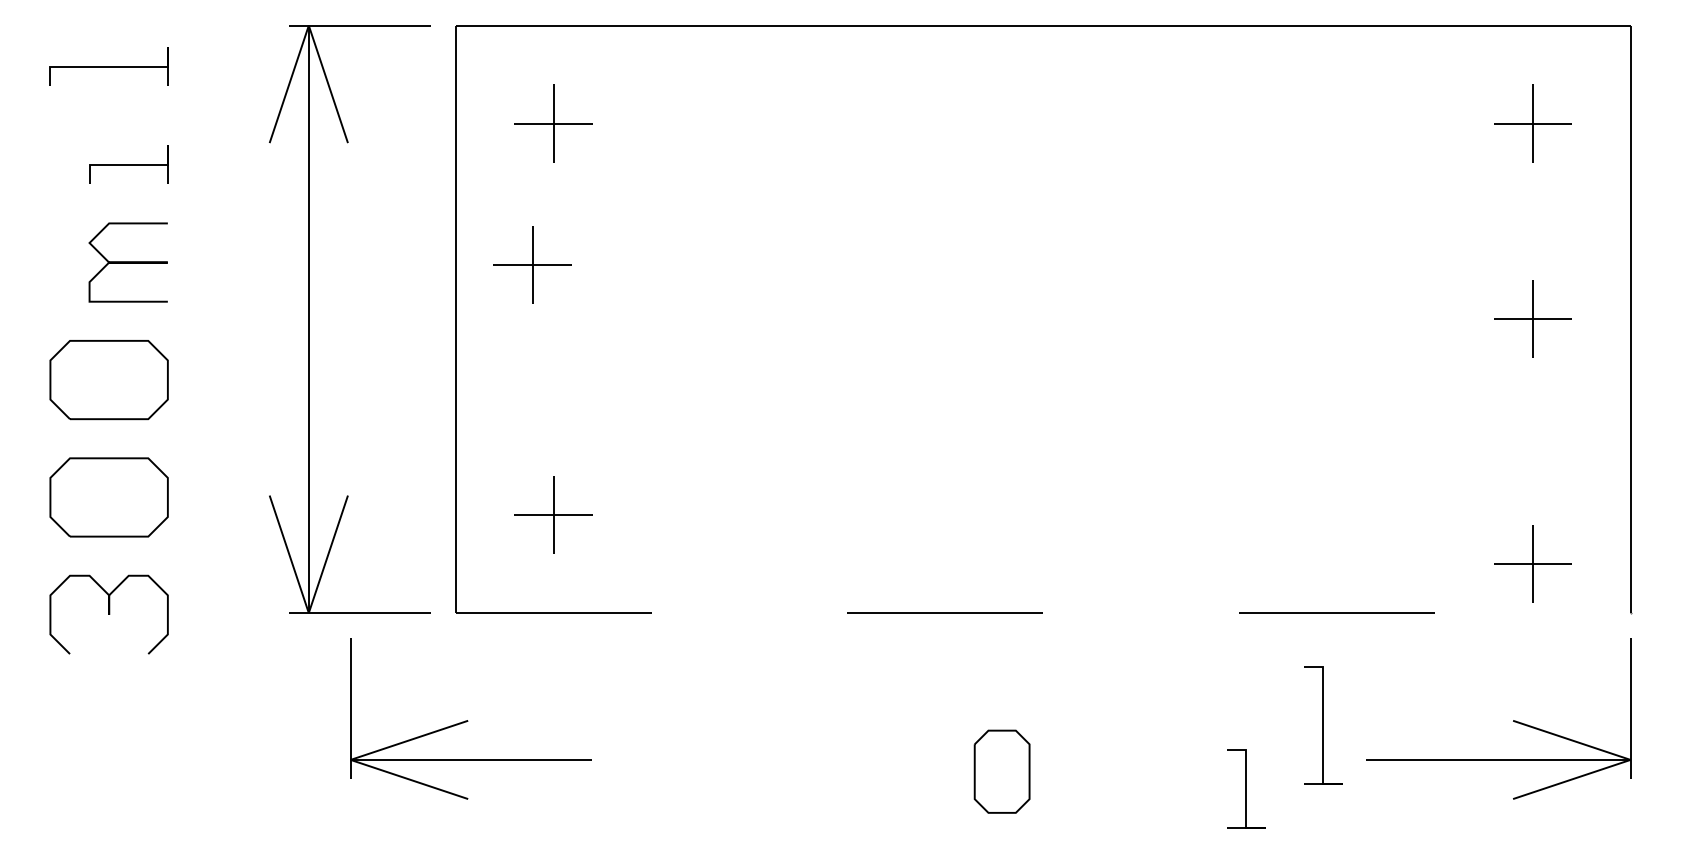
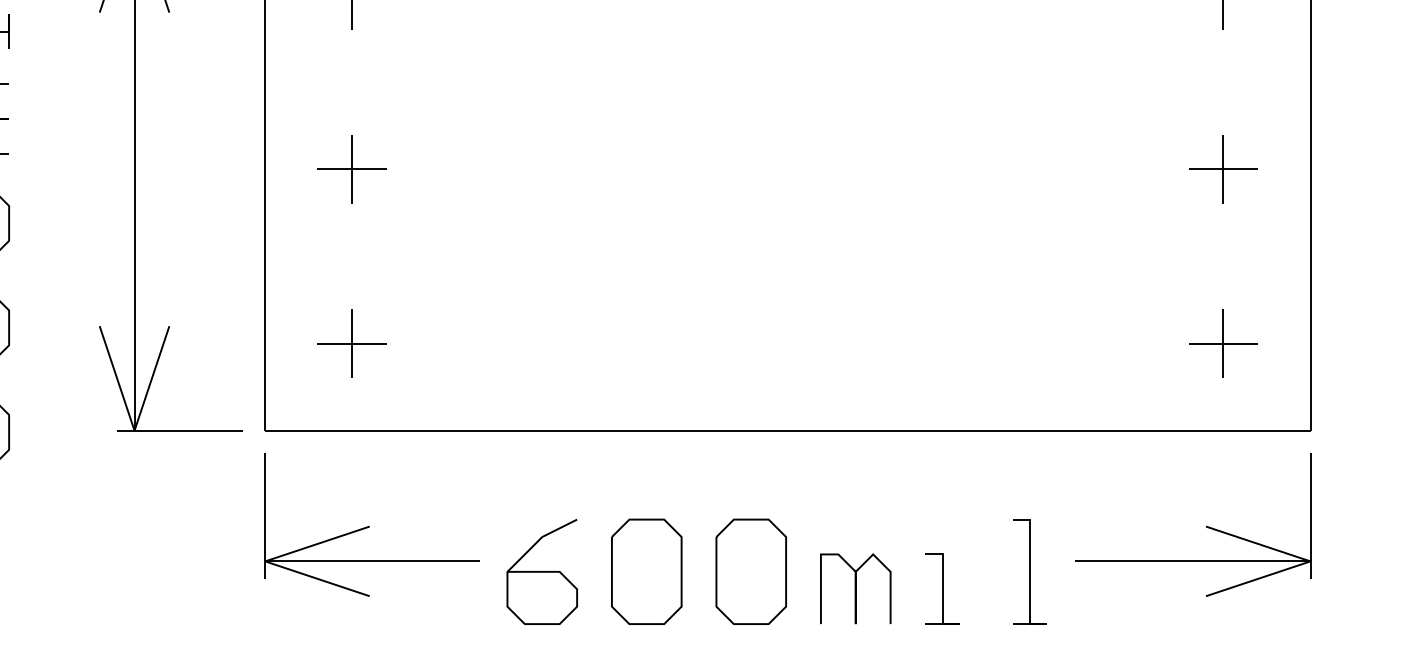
part: (532, 264) -> (352, 168), moved
part: (1532, 563) -> (1223, 343), moved
line: (1043, 613) -> (788, 431), dashed -> solid
part: (470, 718) -> (371, 524), moved
line: (1323, 725) -> (1030, 571), moved
curve: (767, 771) -> (542, 571), added
part: (884, 771) -> (646, 571), added
part: (1002, 771) -> (751, 571), size x1.43
line: (1246, 788) -> (942, 588), moved
curve: (1119, 790) -> (855, 588), added

